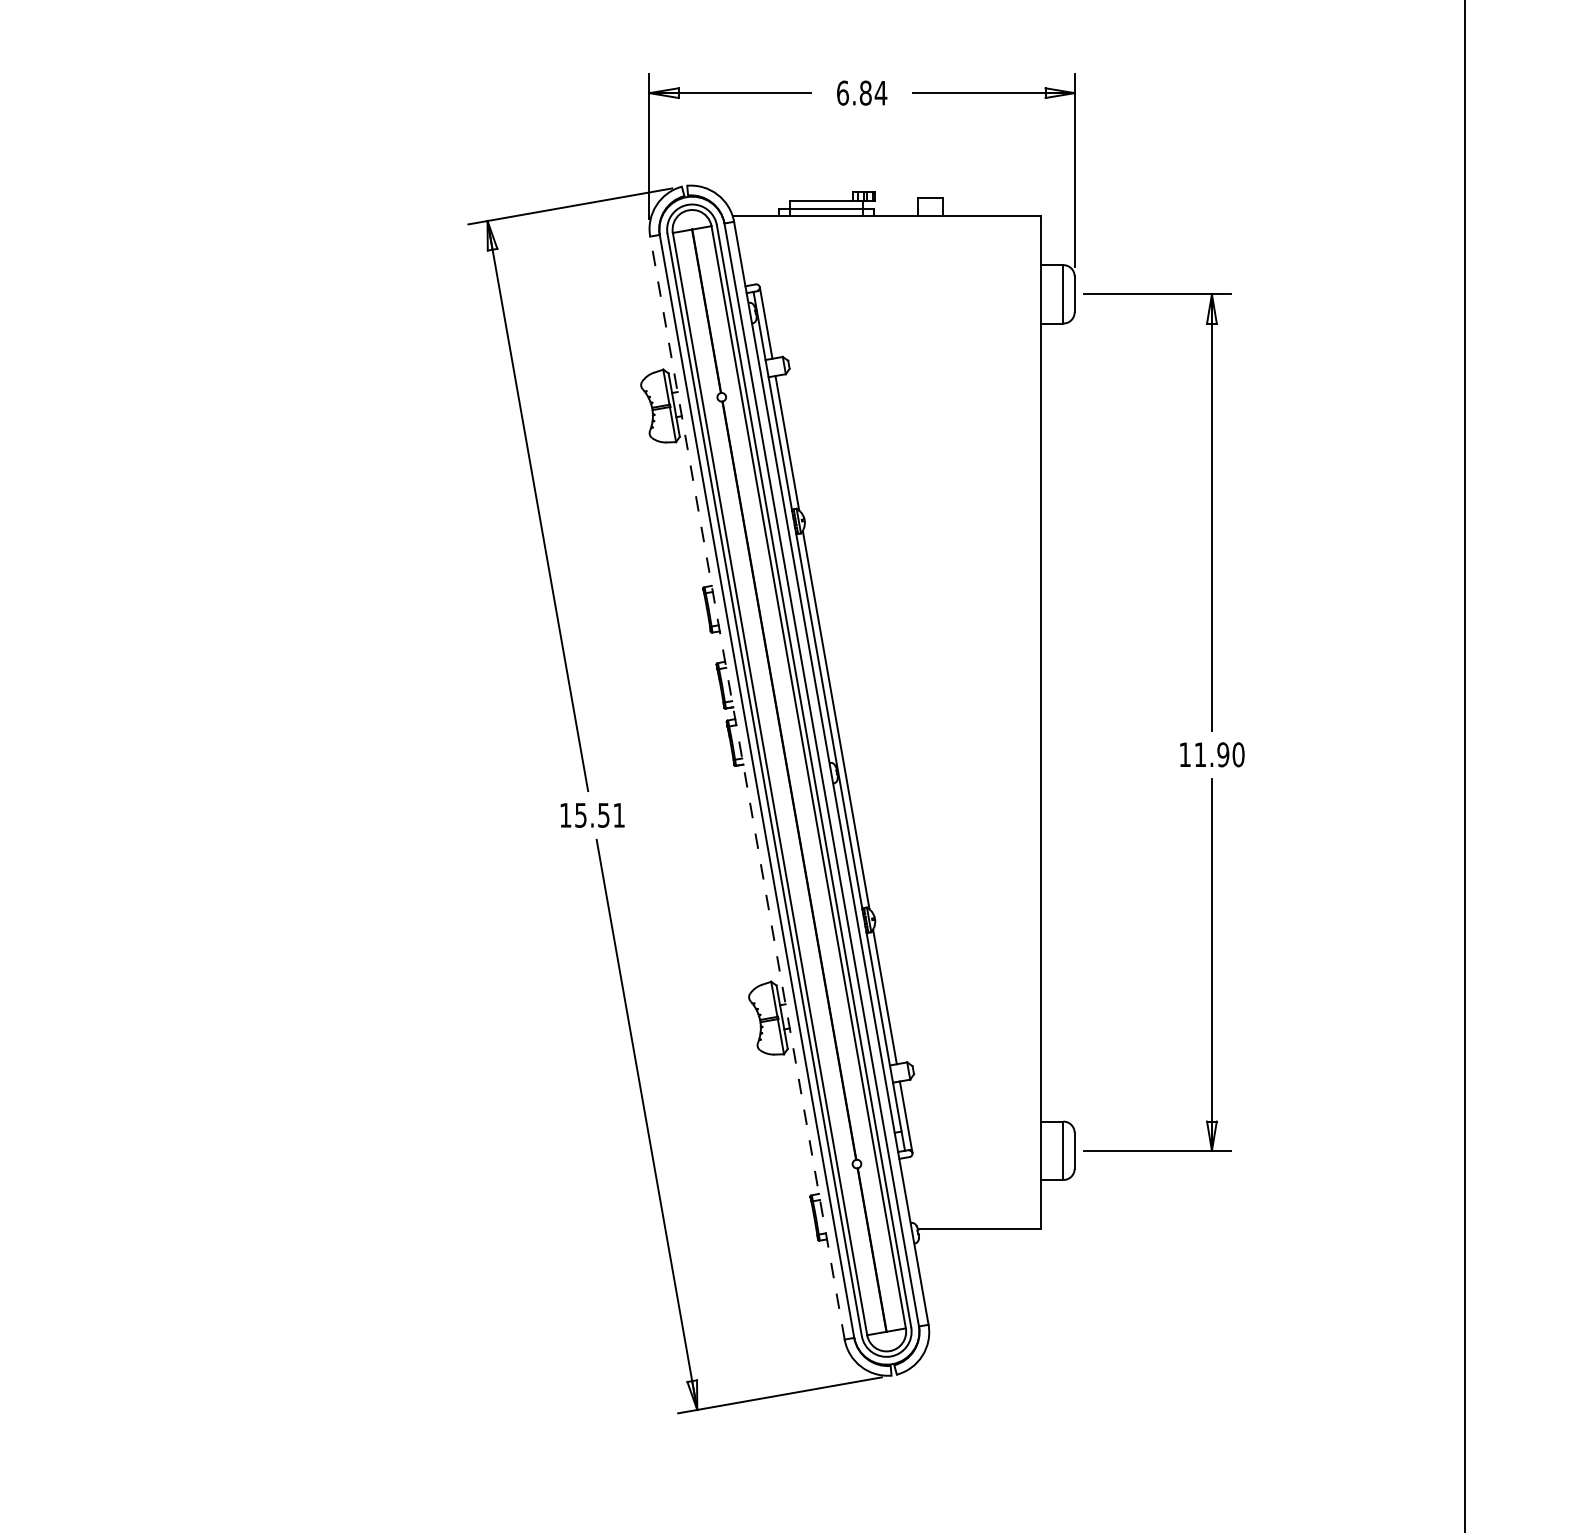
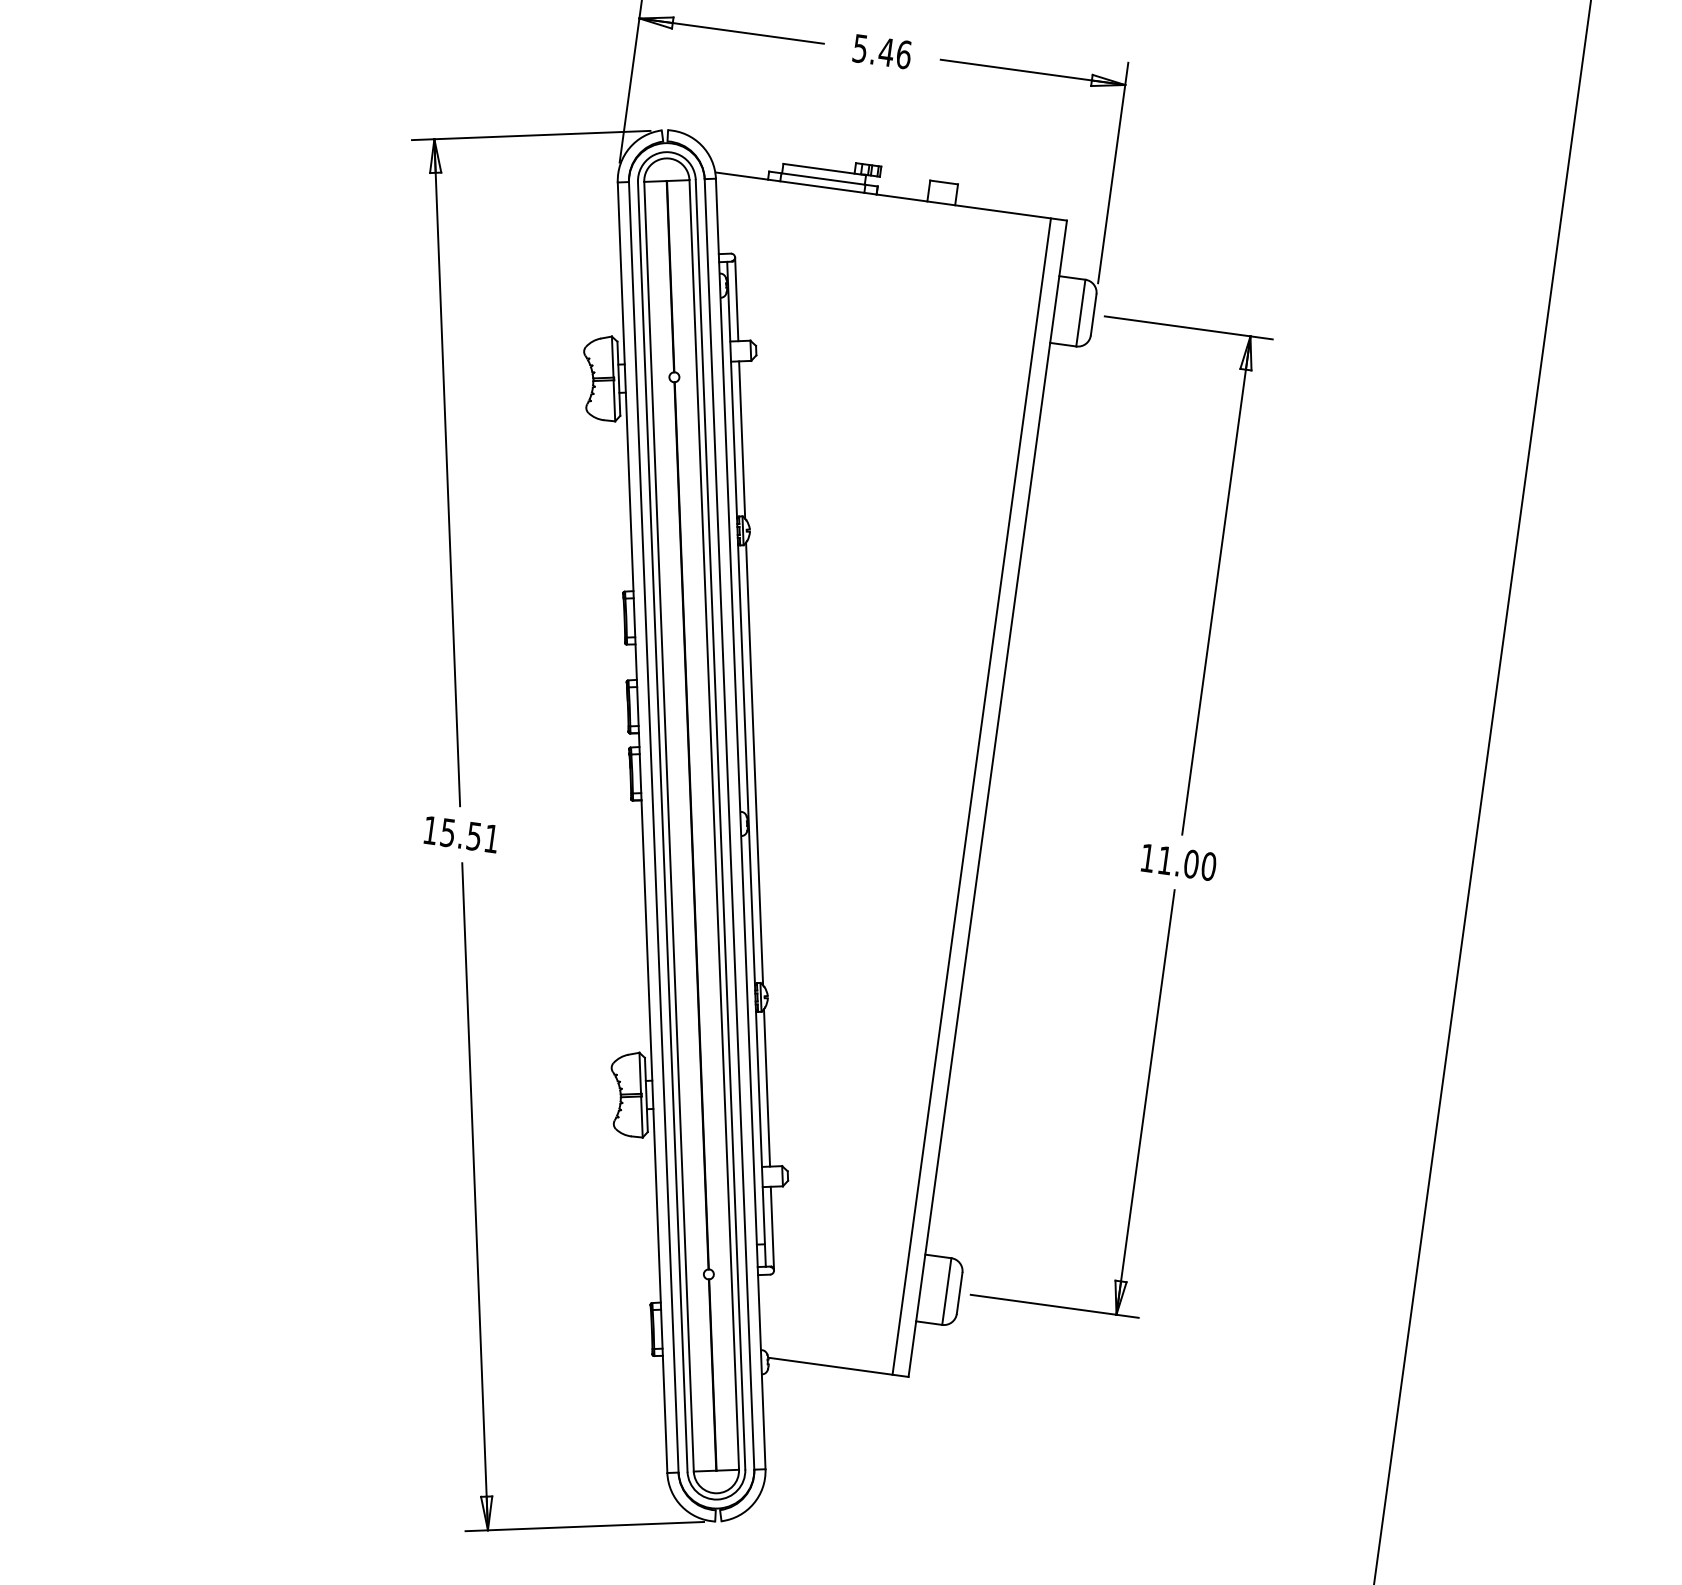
text: (862, 92) -> (882, 51), 6.84 -> 5.46
line: (1026, 722) -> (971, 796), added
text: (1223, 754) -> (1191, 863), 11.90 -> 11.00
line: (747, 787) -> (642, 827), dashed -> solid

